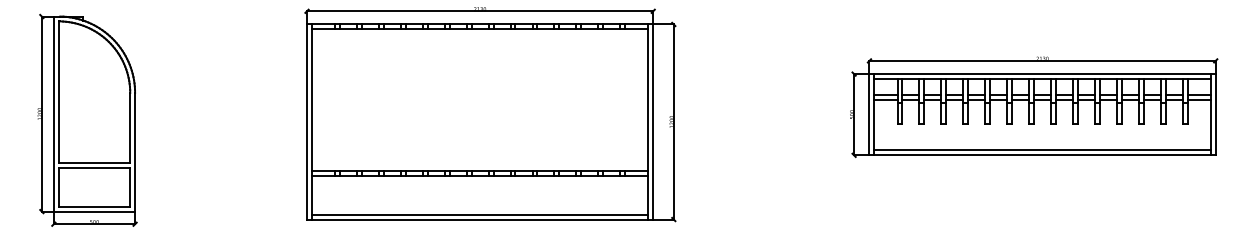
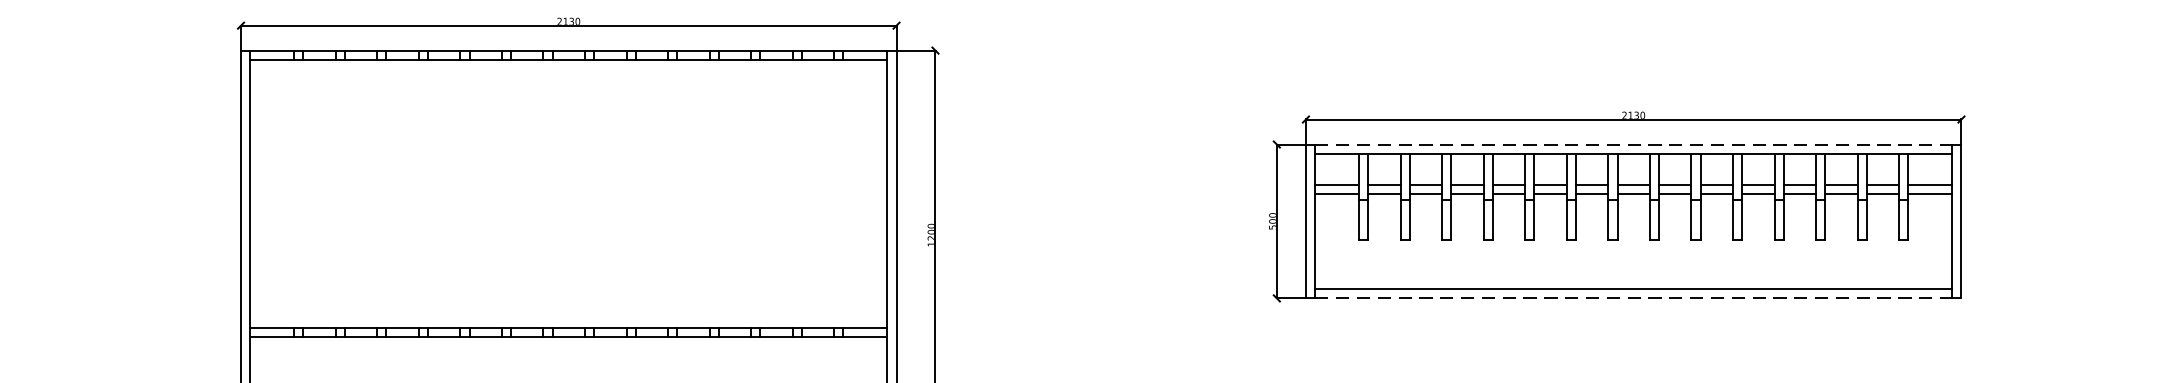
line: (1043, 74) -> (1635, 145), solid -> dashed
line: (1043, 155) -> (1635, 298), solid -> dashed

